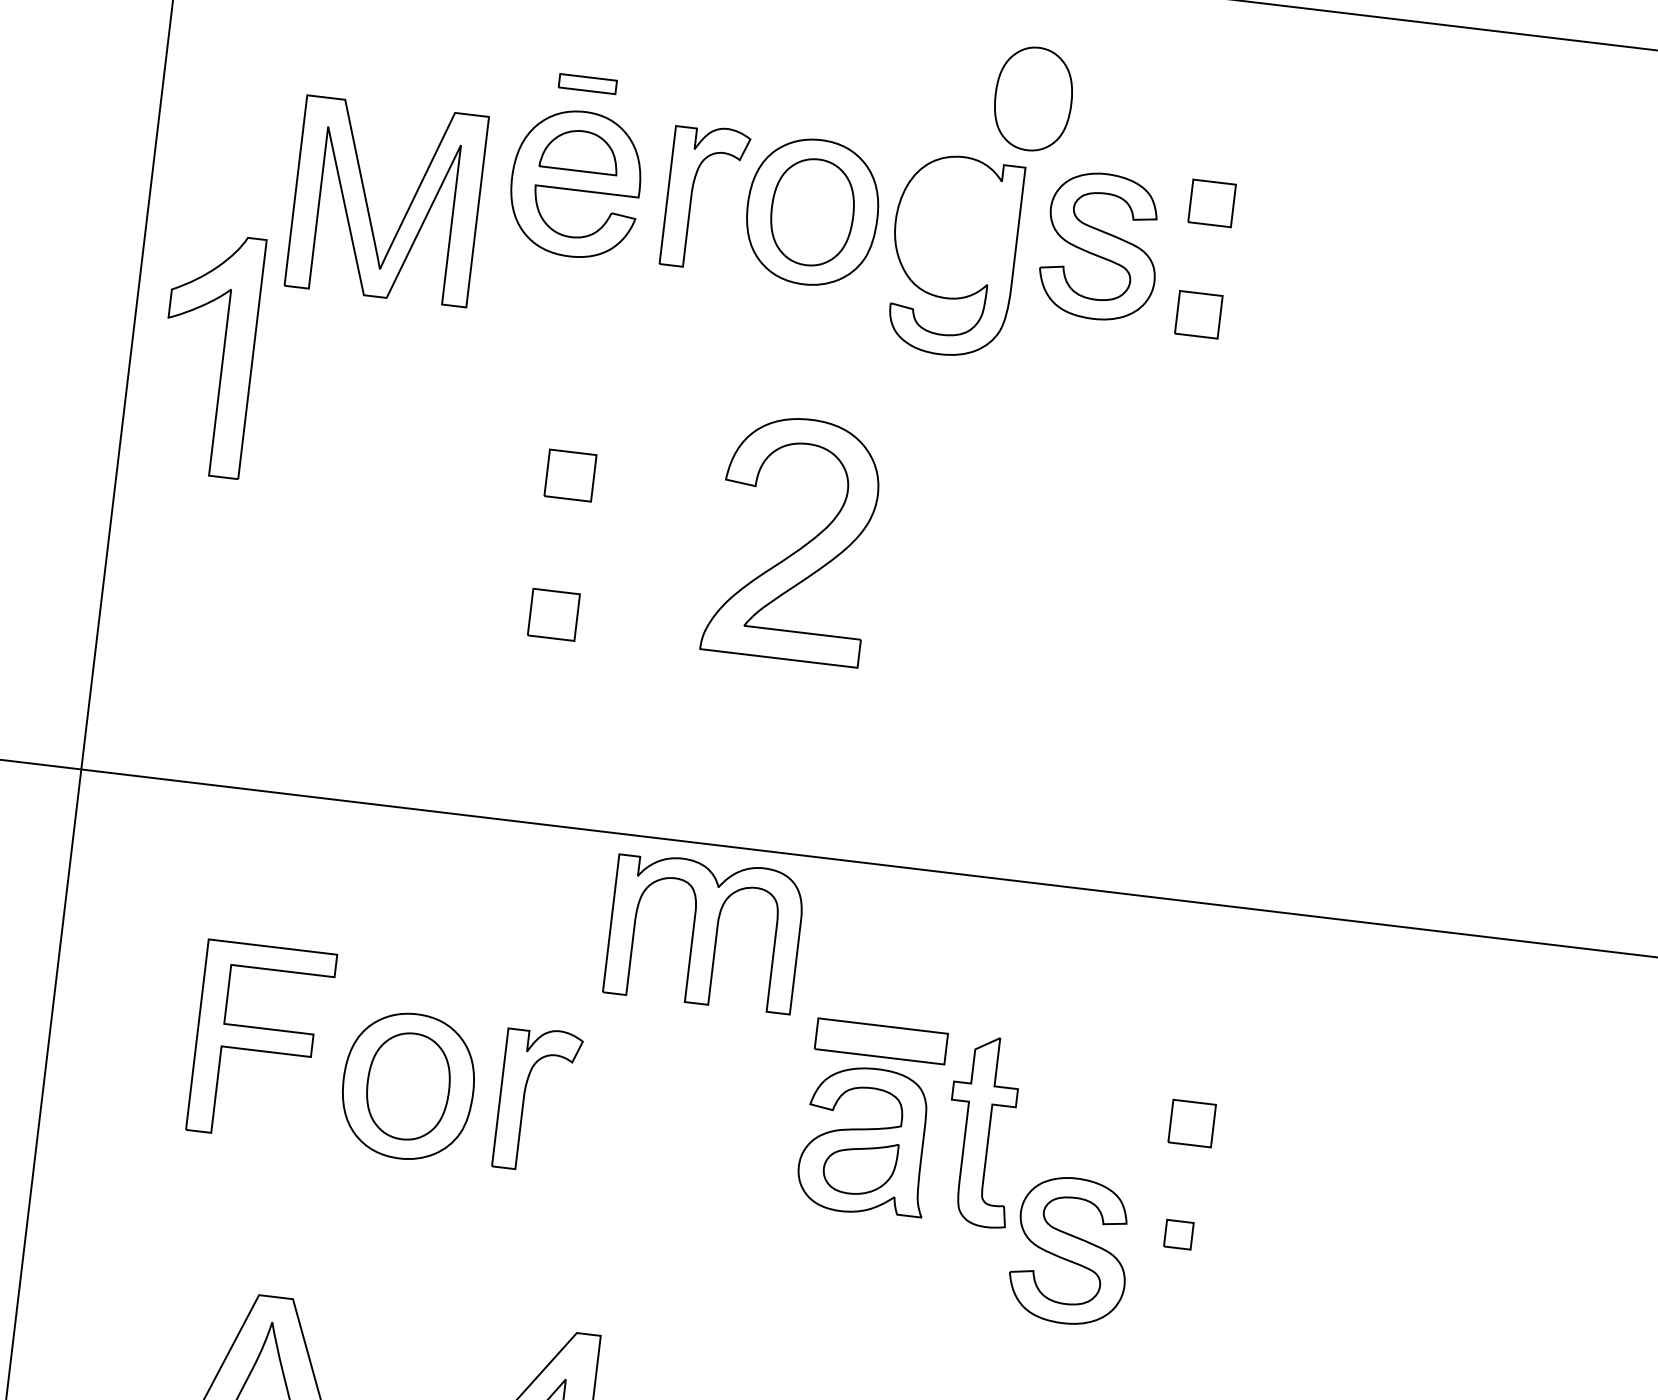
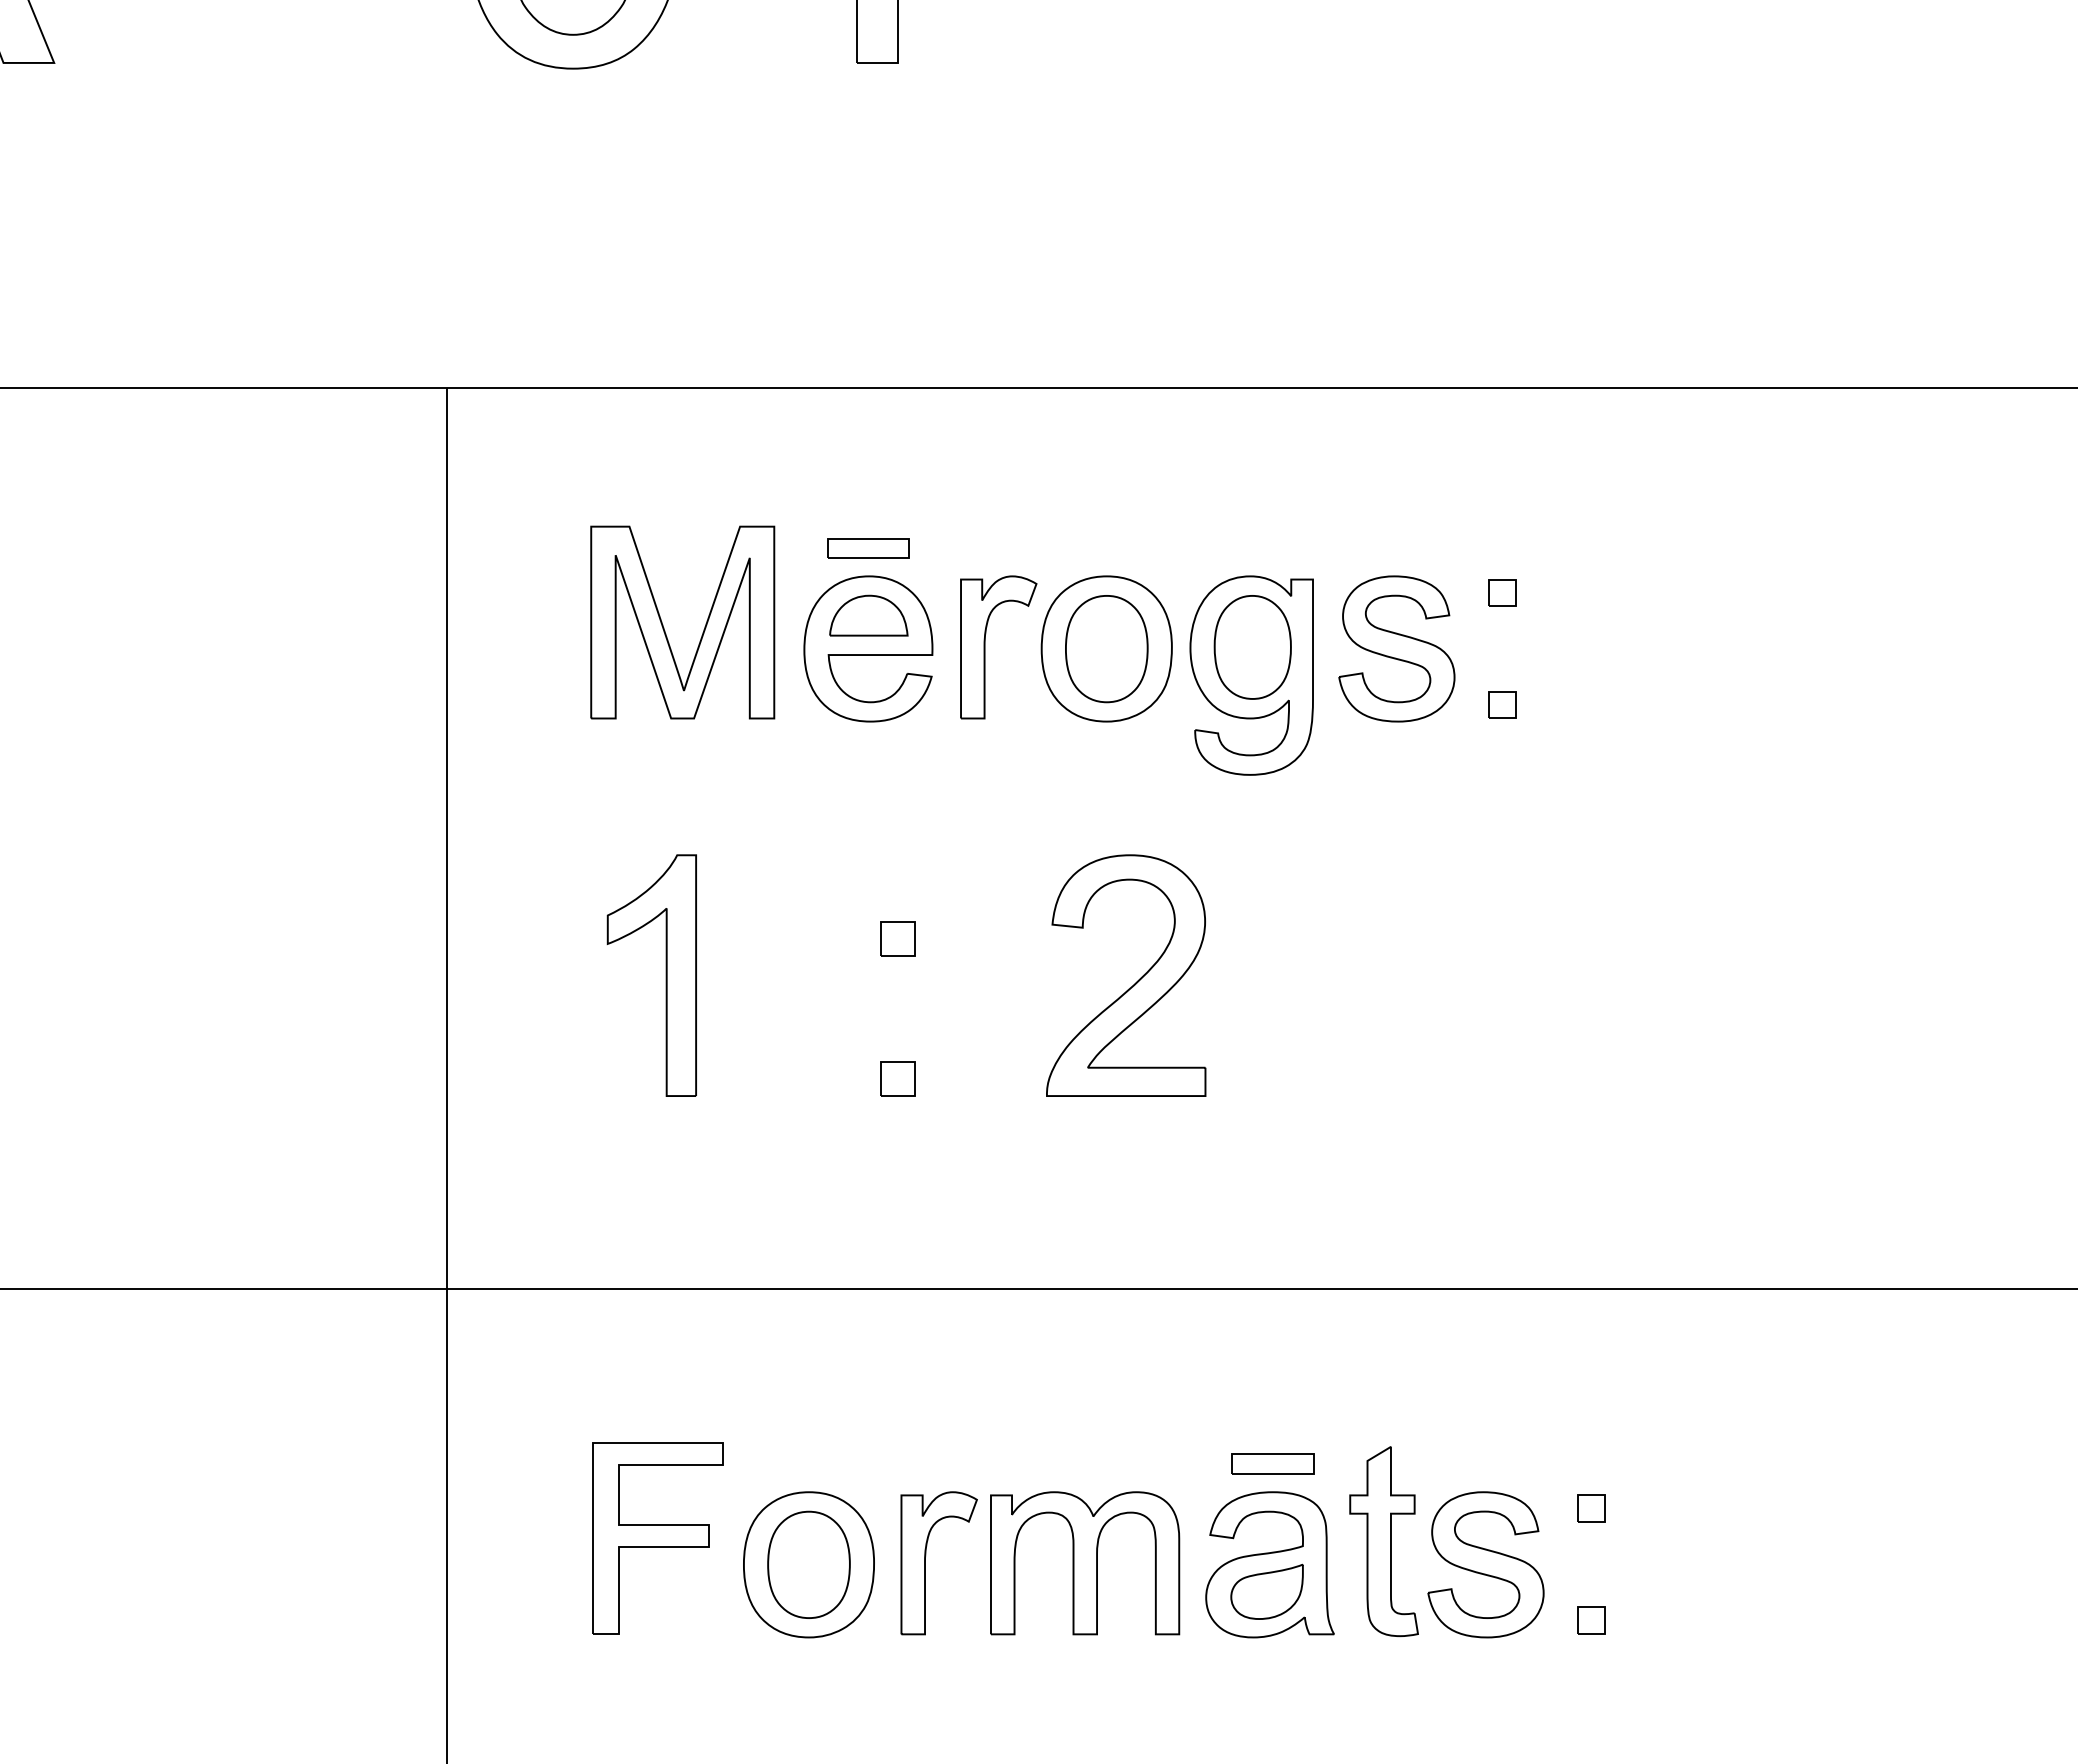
part: (587, 84) -> (868, 548), size x1.43
part: (1033, 99) -> (1252, 647), moved
part: (1212, 203) -> (1502, 592), size x0.62
part: (368, 204) -> (664, 627), moved
part: (1198, 314) -> (1502, 704), size x0.62
part: (222, 355) -> (665, 975), moved
part: (570, 474) -> (897, 938), size x0.71
part: (553, 613) -> (897, 1078), size x0.71
part: (705, 933) -> (1085, 1563), moved
part: (880, 1040) -> (1272, 1463), size x0.62
part: (1192, 1123) -> (1591, 1508), size x0.62
part: (1070, 1250) -> (1485, 1564), moved

